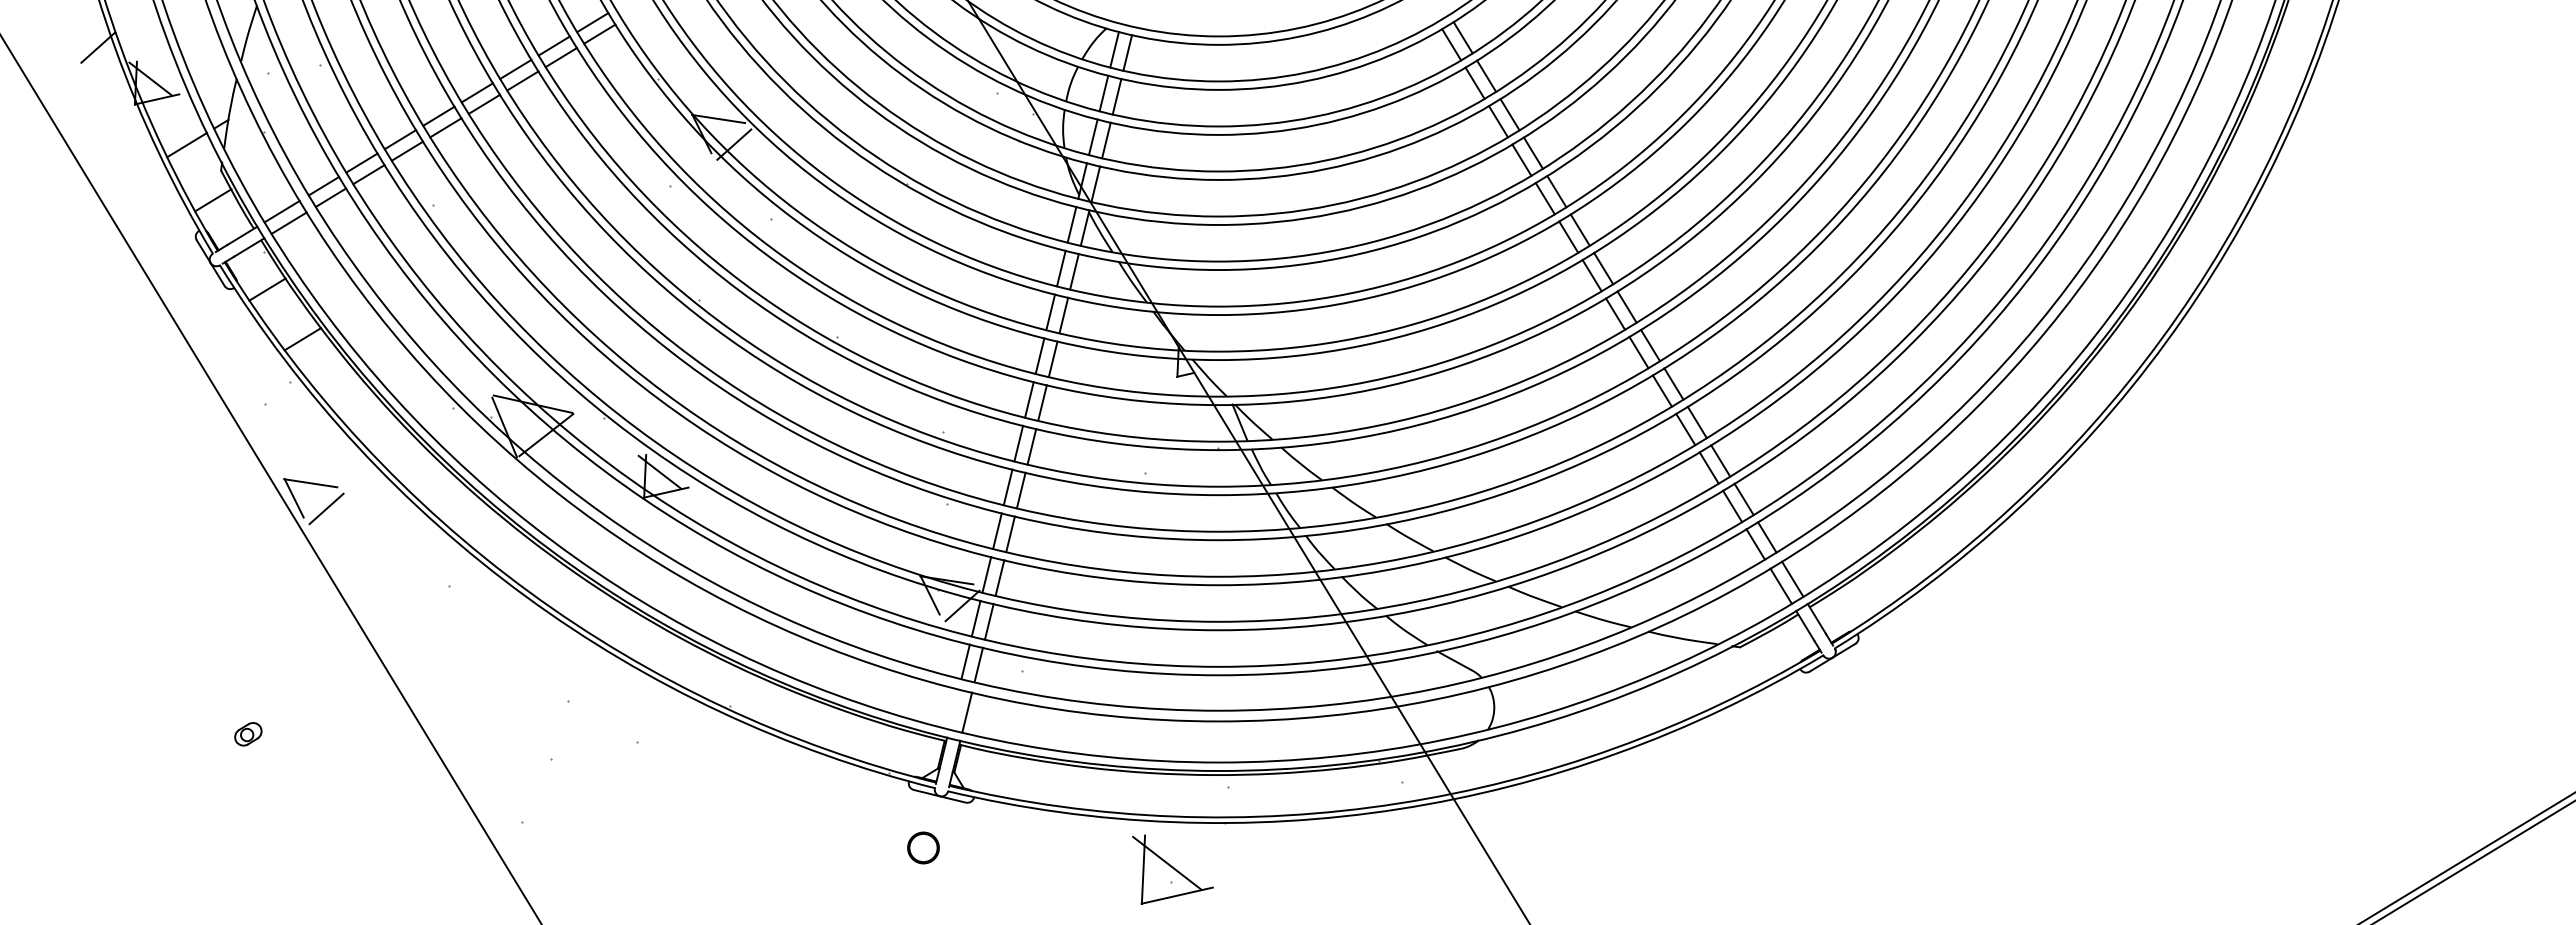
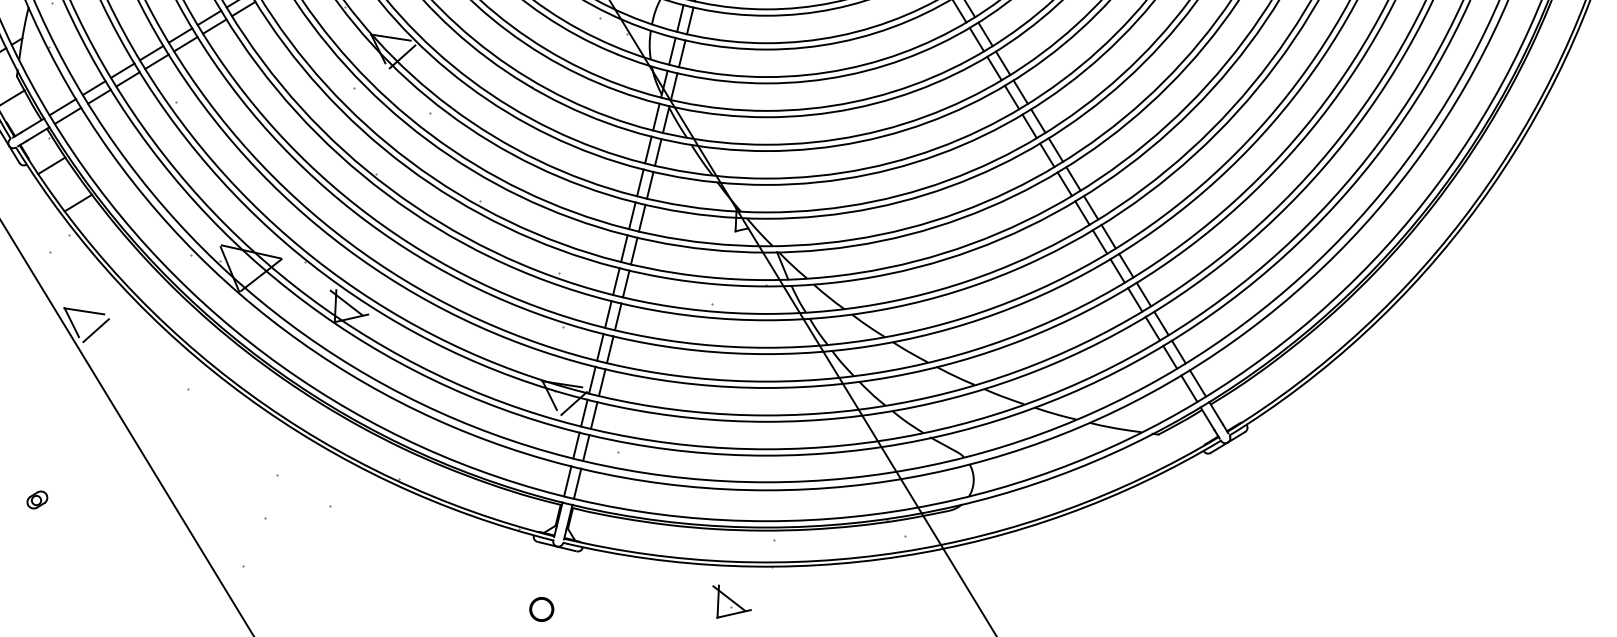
line: (953, 709) -> (567, 481), added
part: (923, 847) -> (541, 609), moved
part: (1172, 869) -> (731, 601), size x0.62

